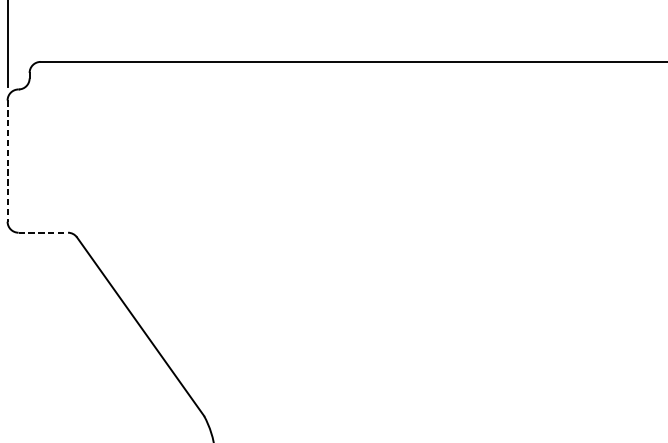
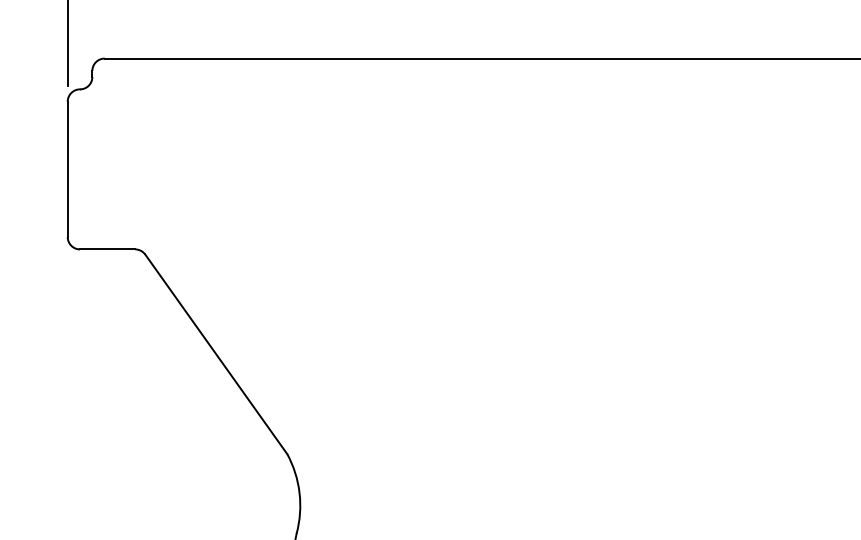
line: (7, 161) -> (67, 169), dashed -> solid
line: (43, 232) -> (107, 249), dashed -> solid

